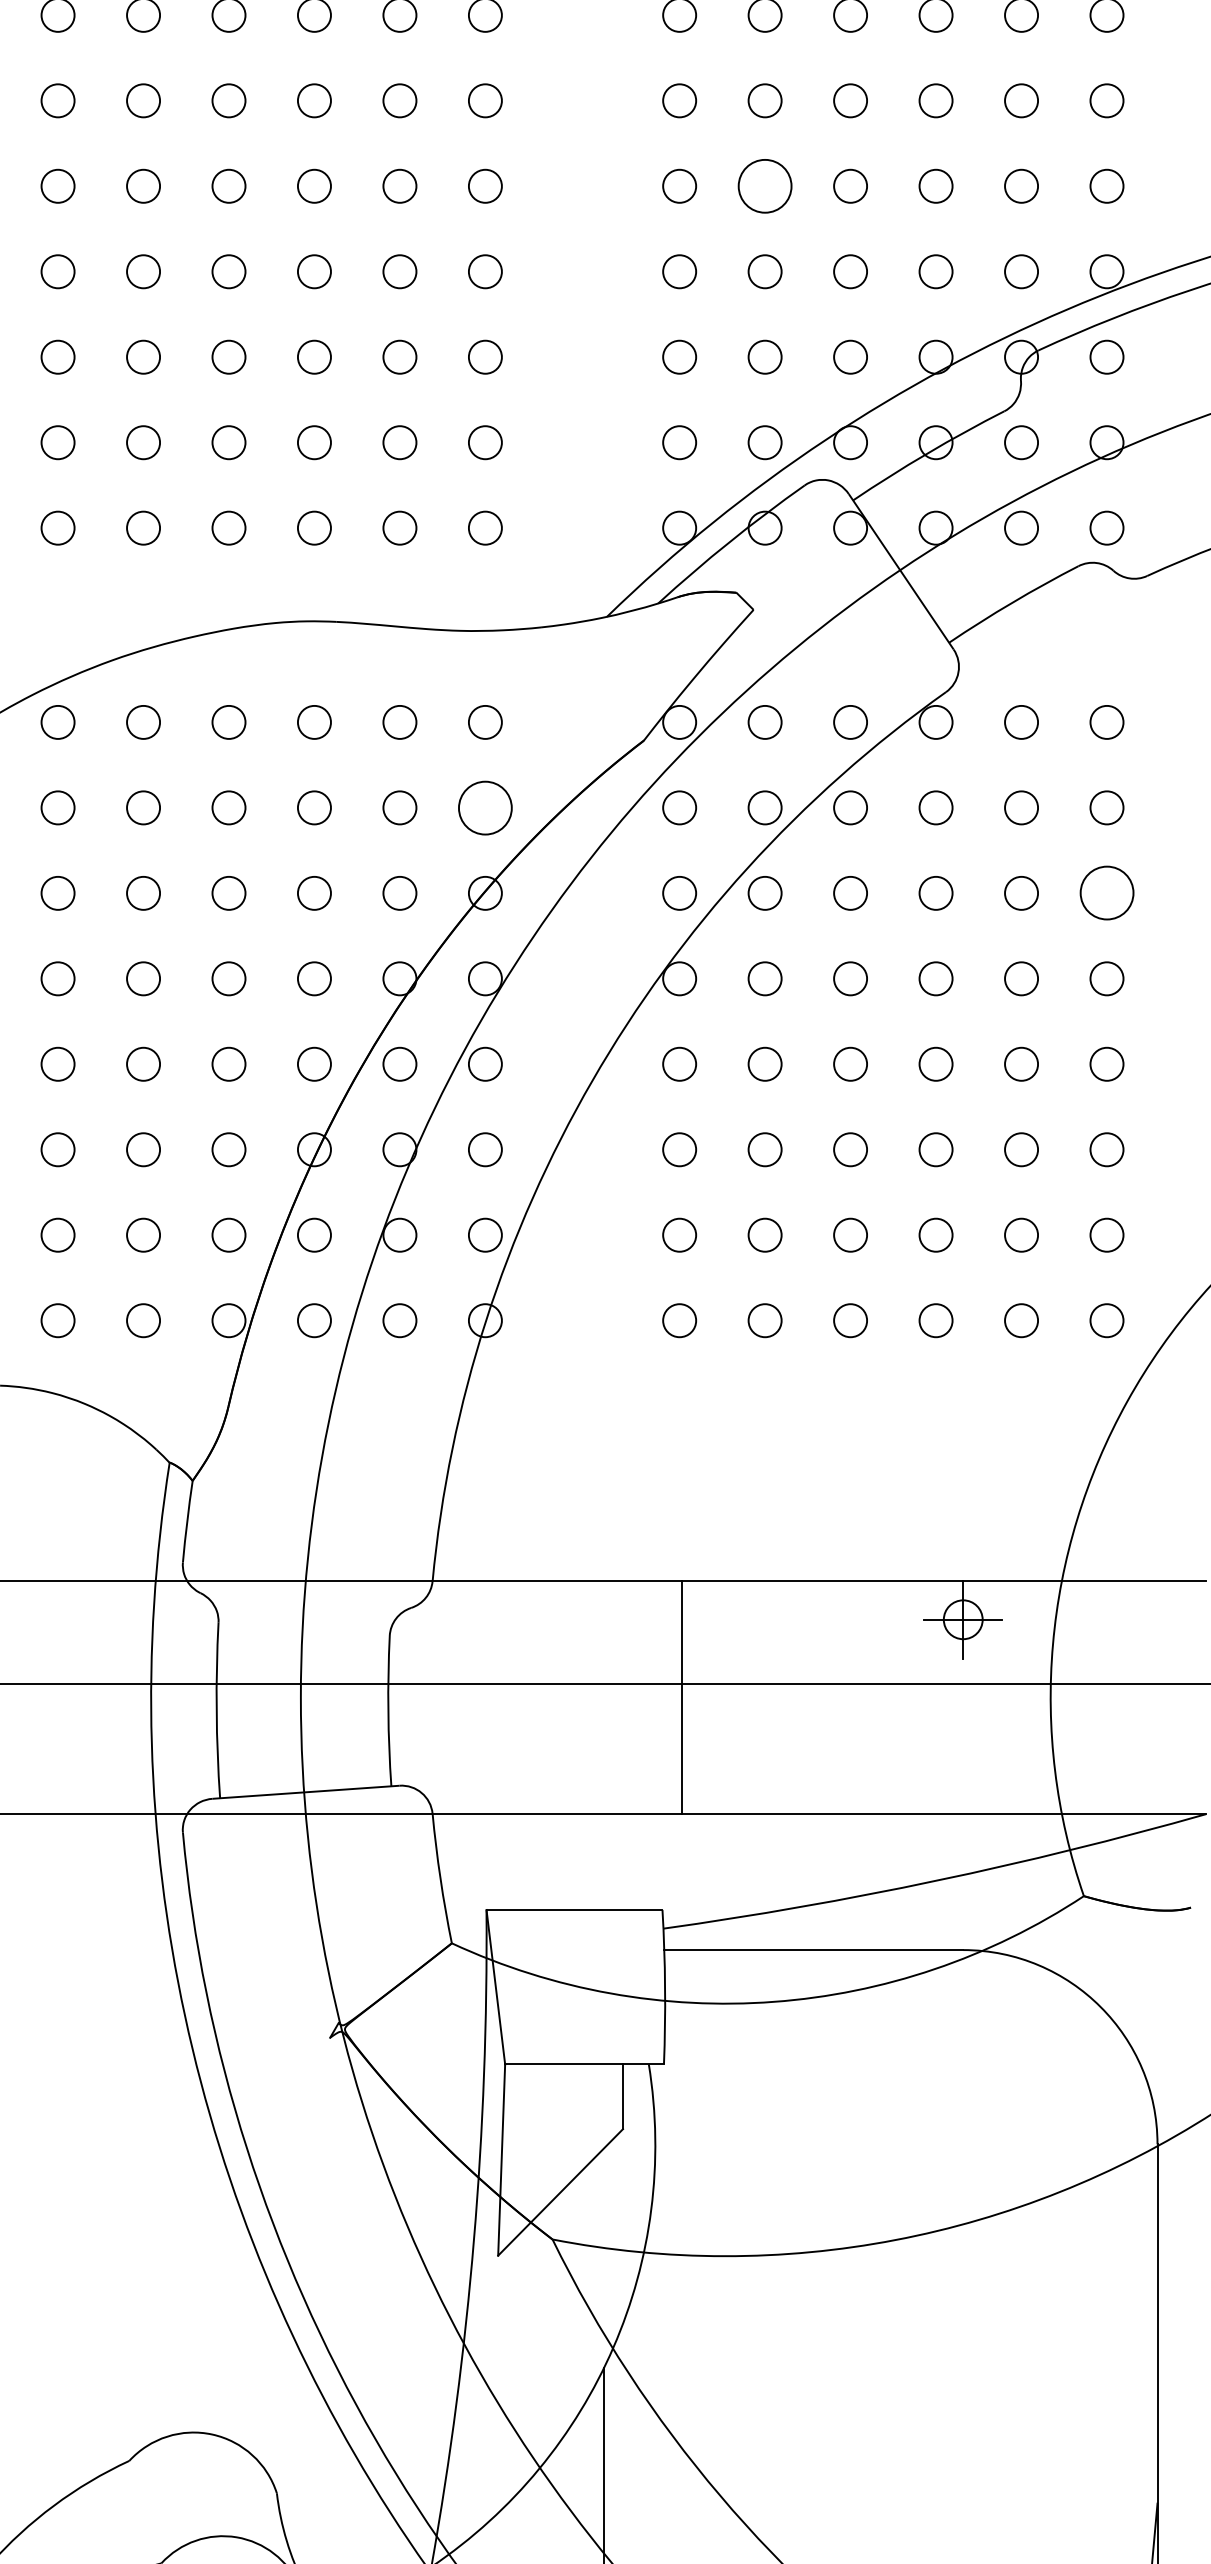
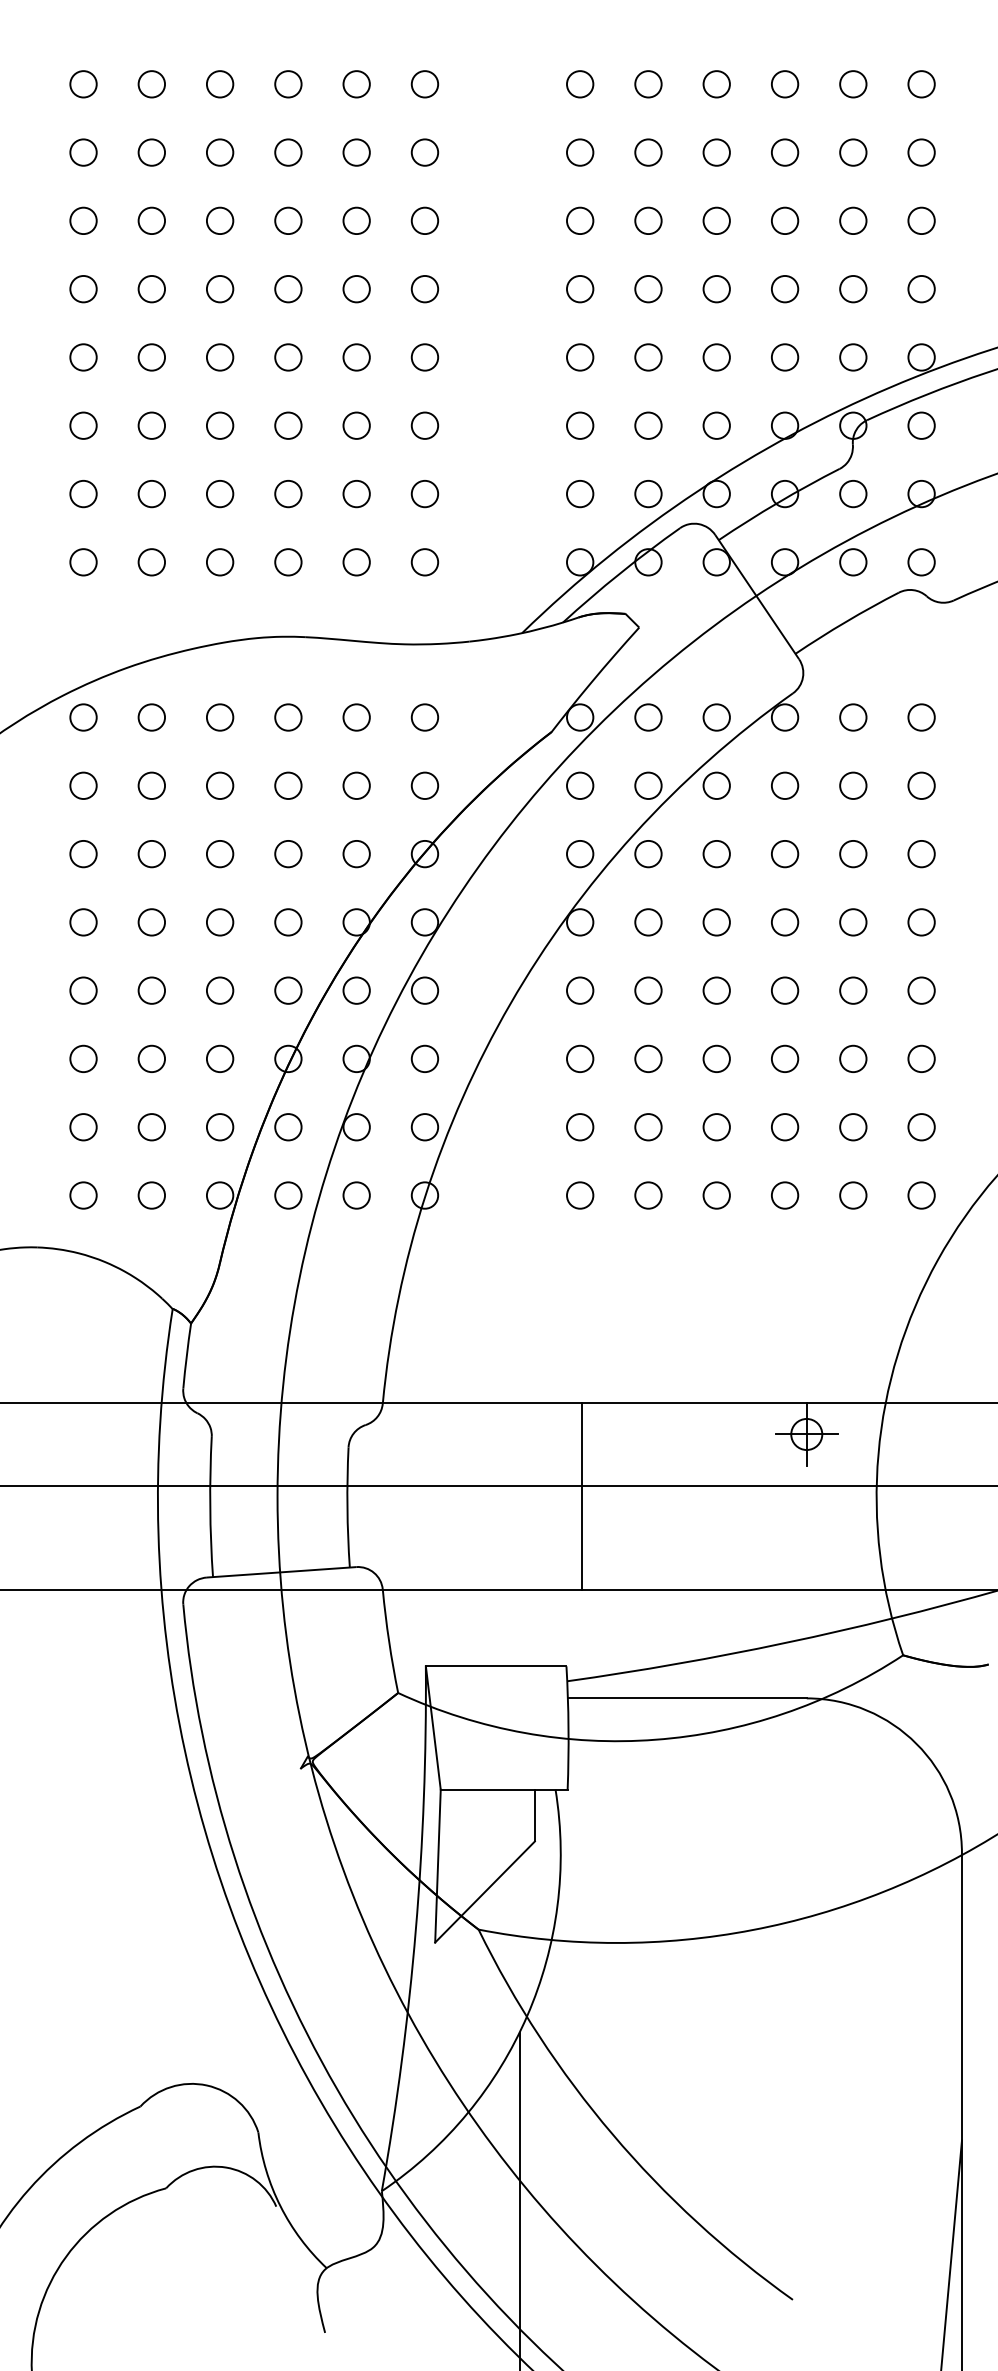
circle: (765, 186) -> (648, 289), size x0.62
circle: (484, 807) -> (424, 785), size x0.62
circle: (1106, 893) -> (921, 854), size x0.62

